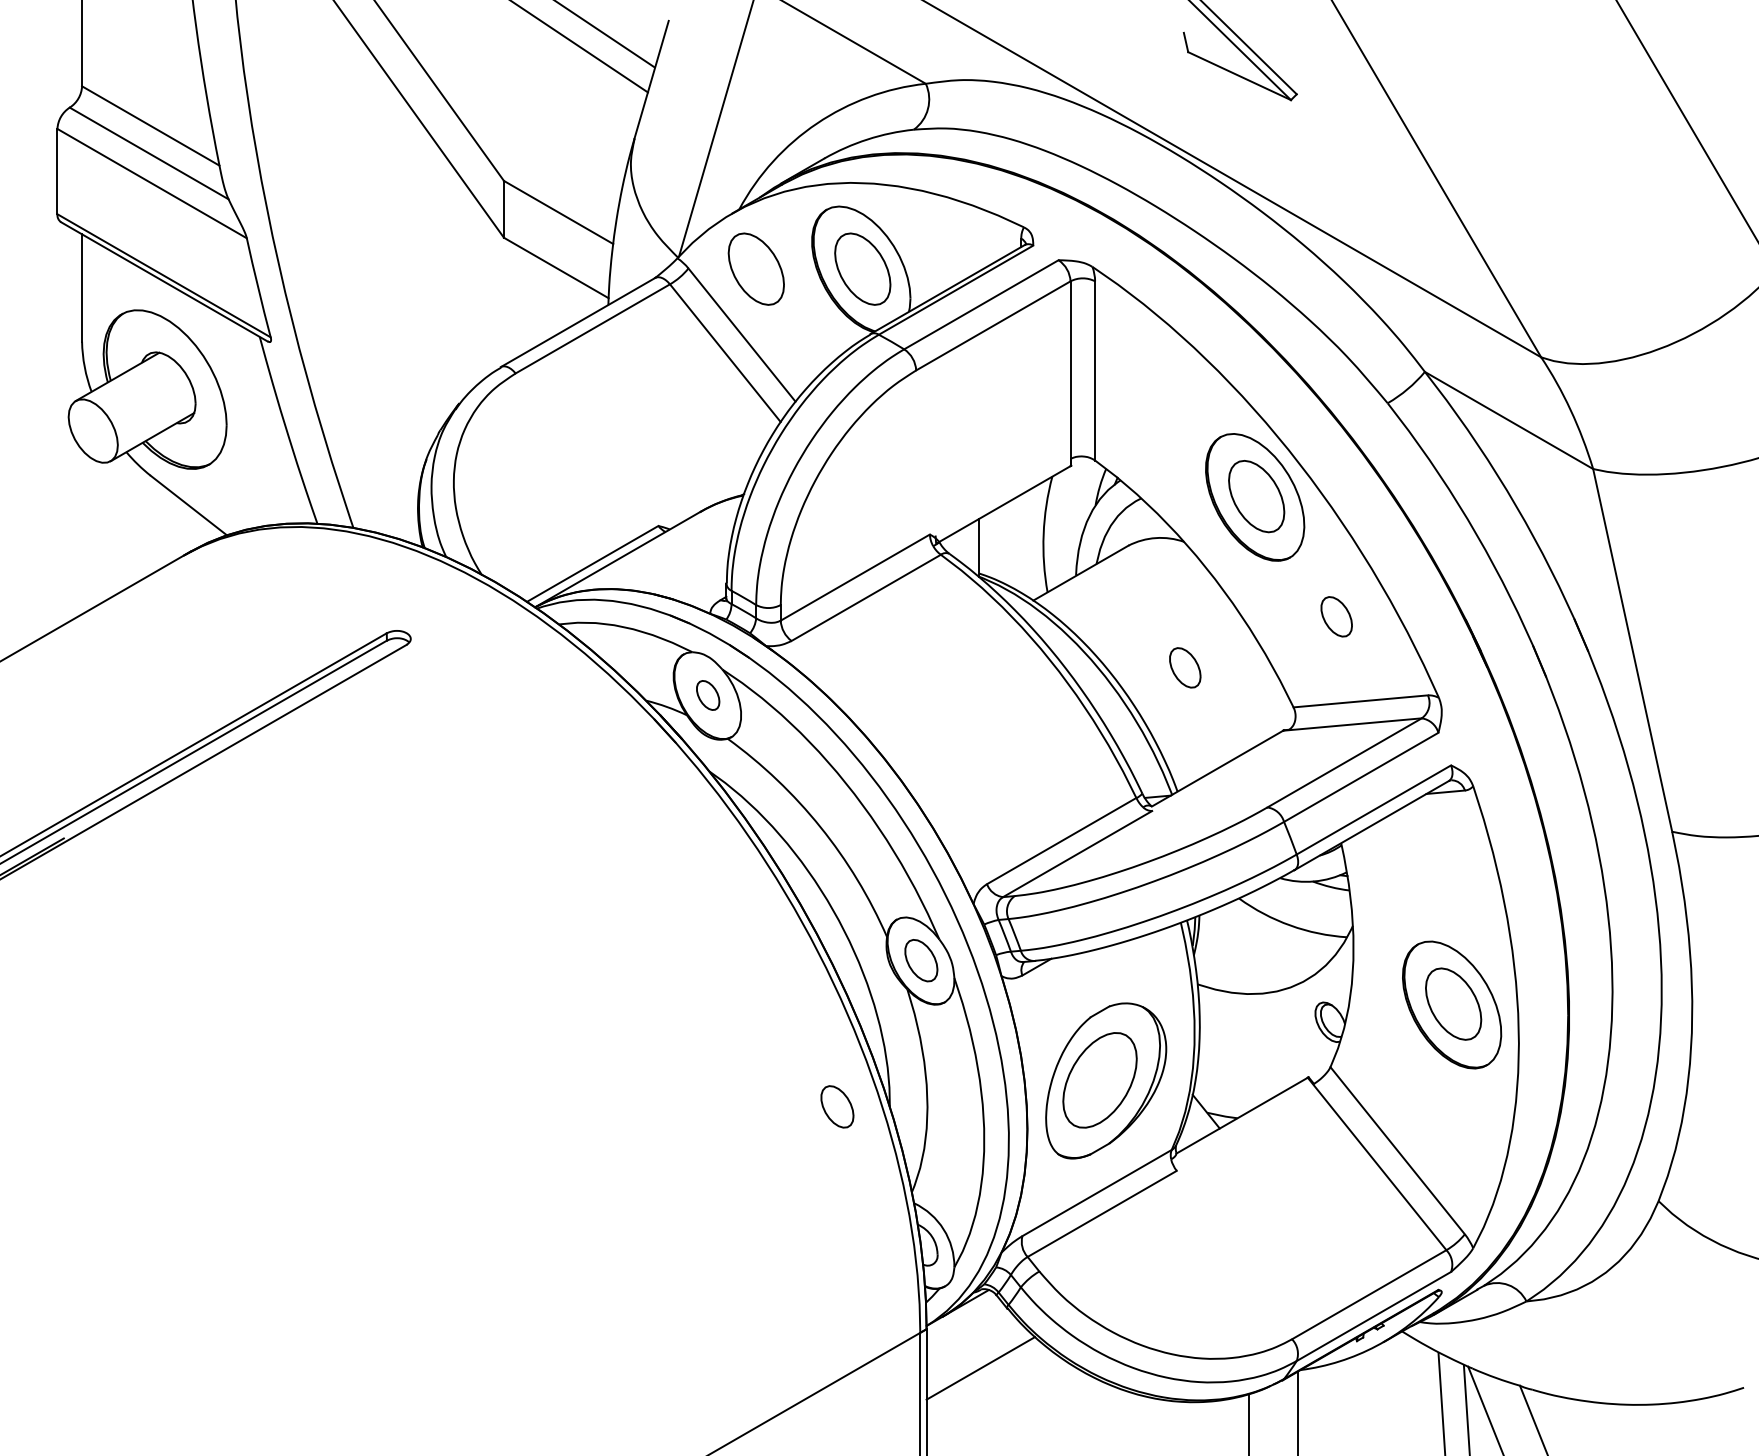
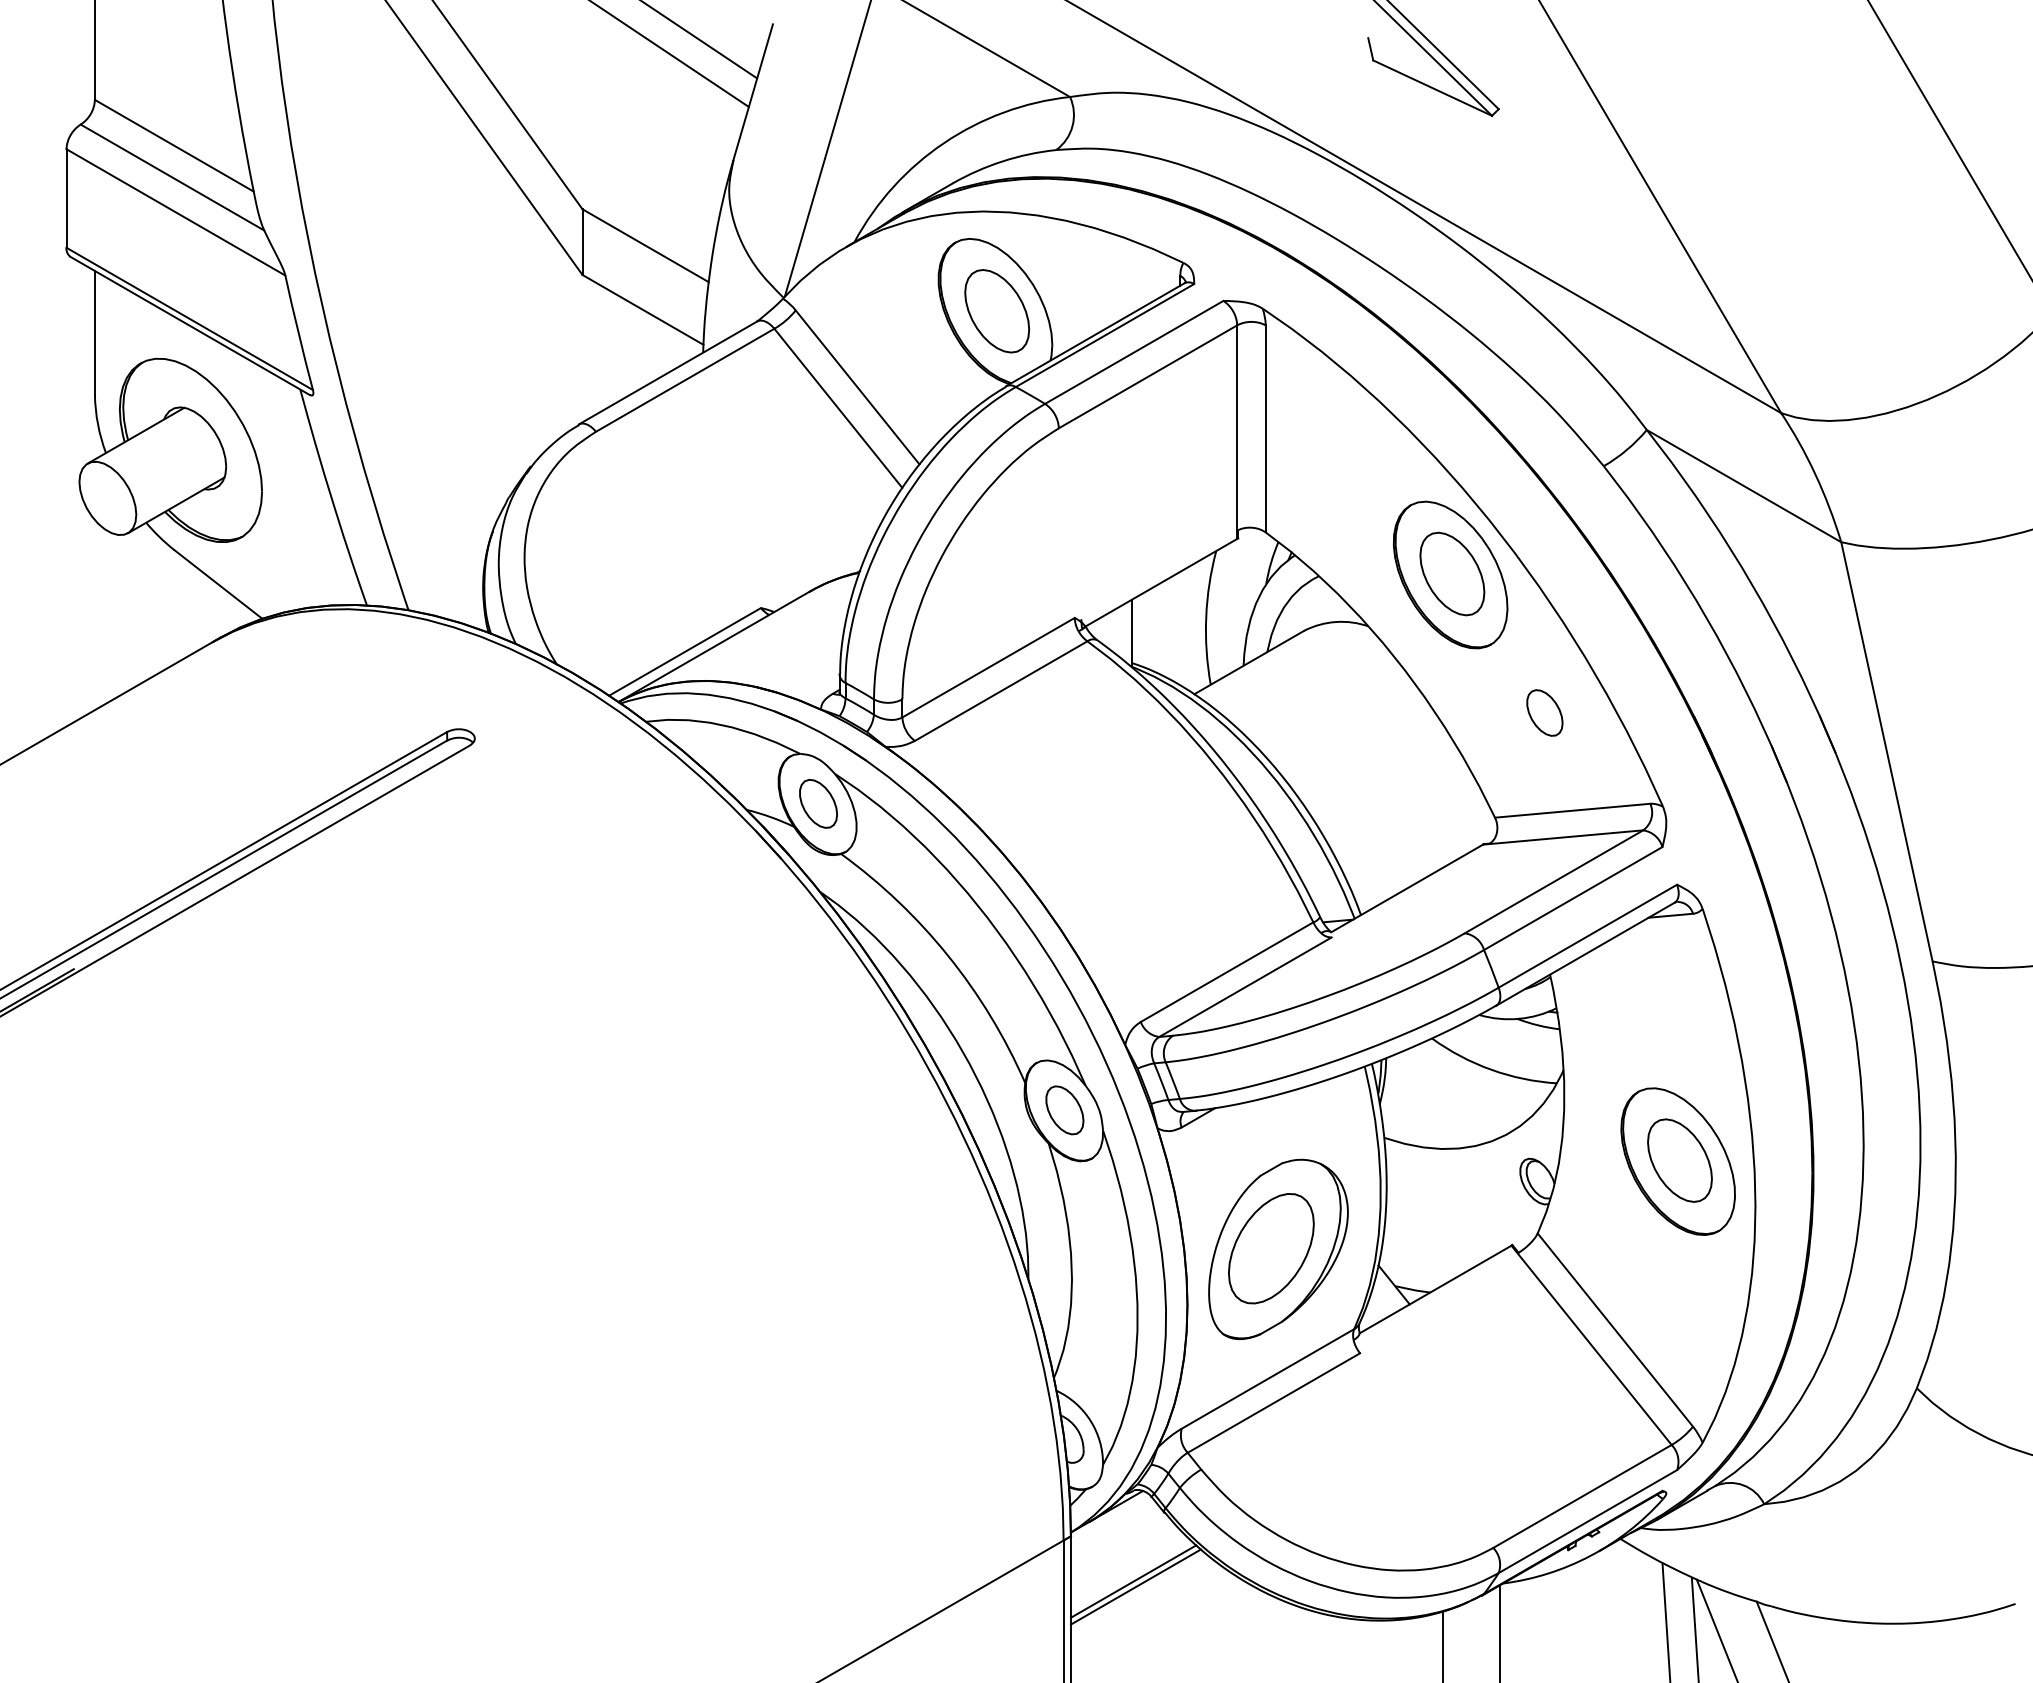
part: (756, 269) -> (874, 311), removed
part: (1184, 667) -> (1369, 771), removed
part: (708, 695) -> (818, 803), size x1.43
part: (837, 1107) -> (967, 1279), removed
line: (982, 1372) -> (1135, 1586), added

